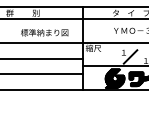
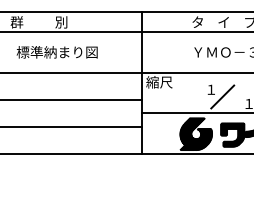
text: (44, 32) -> (57, 51), moved

